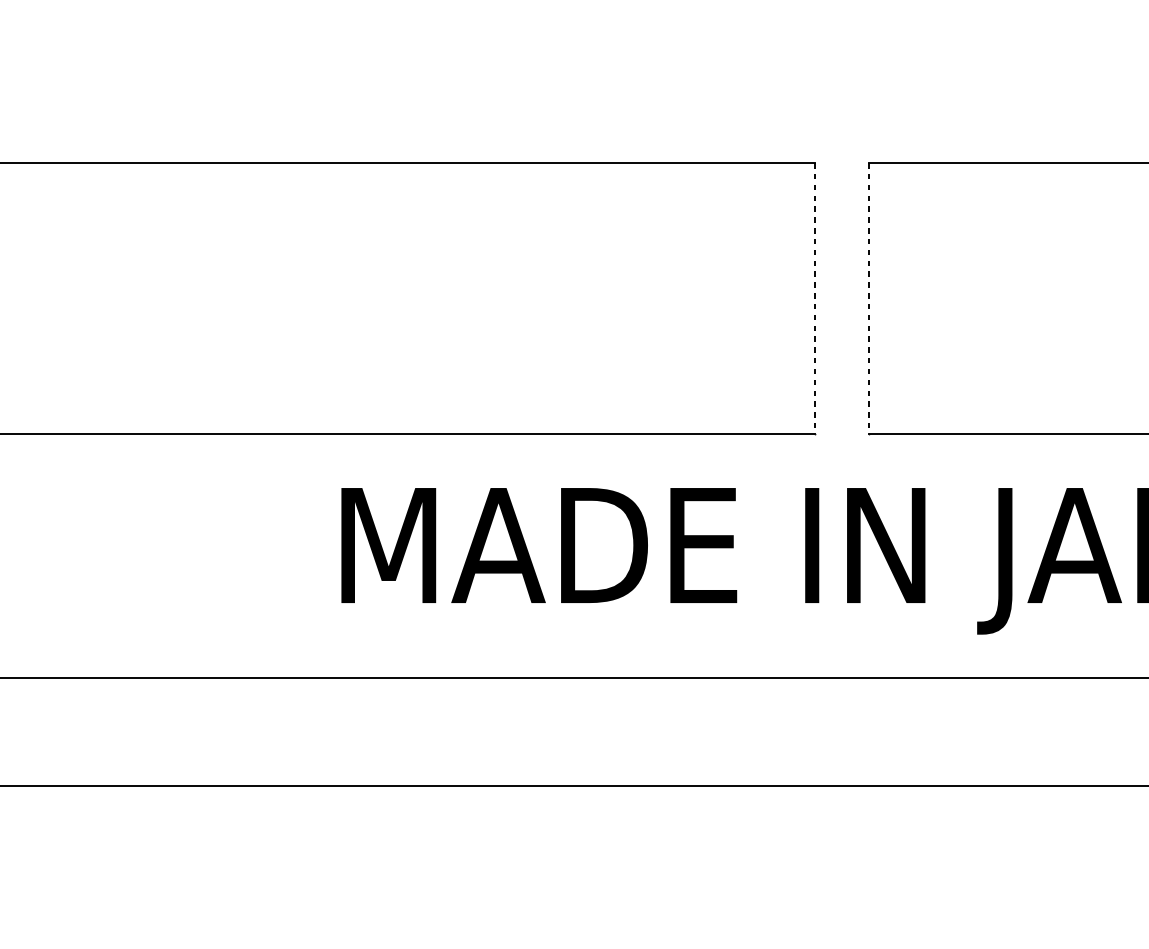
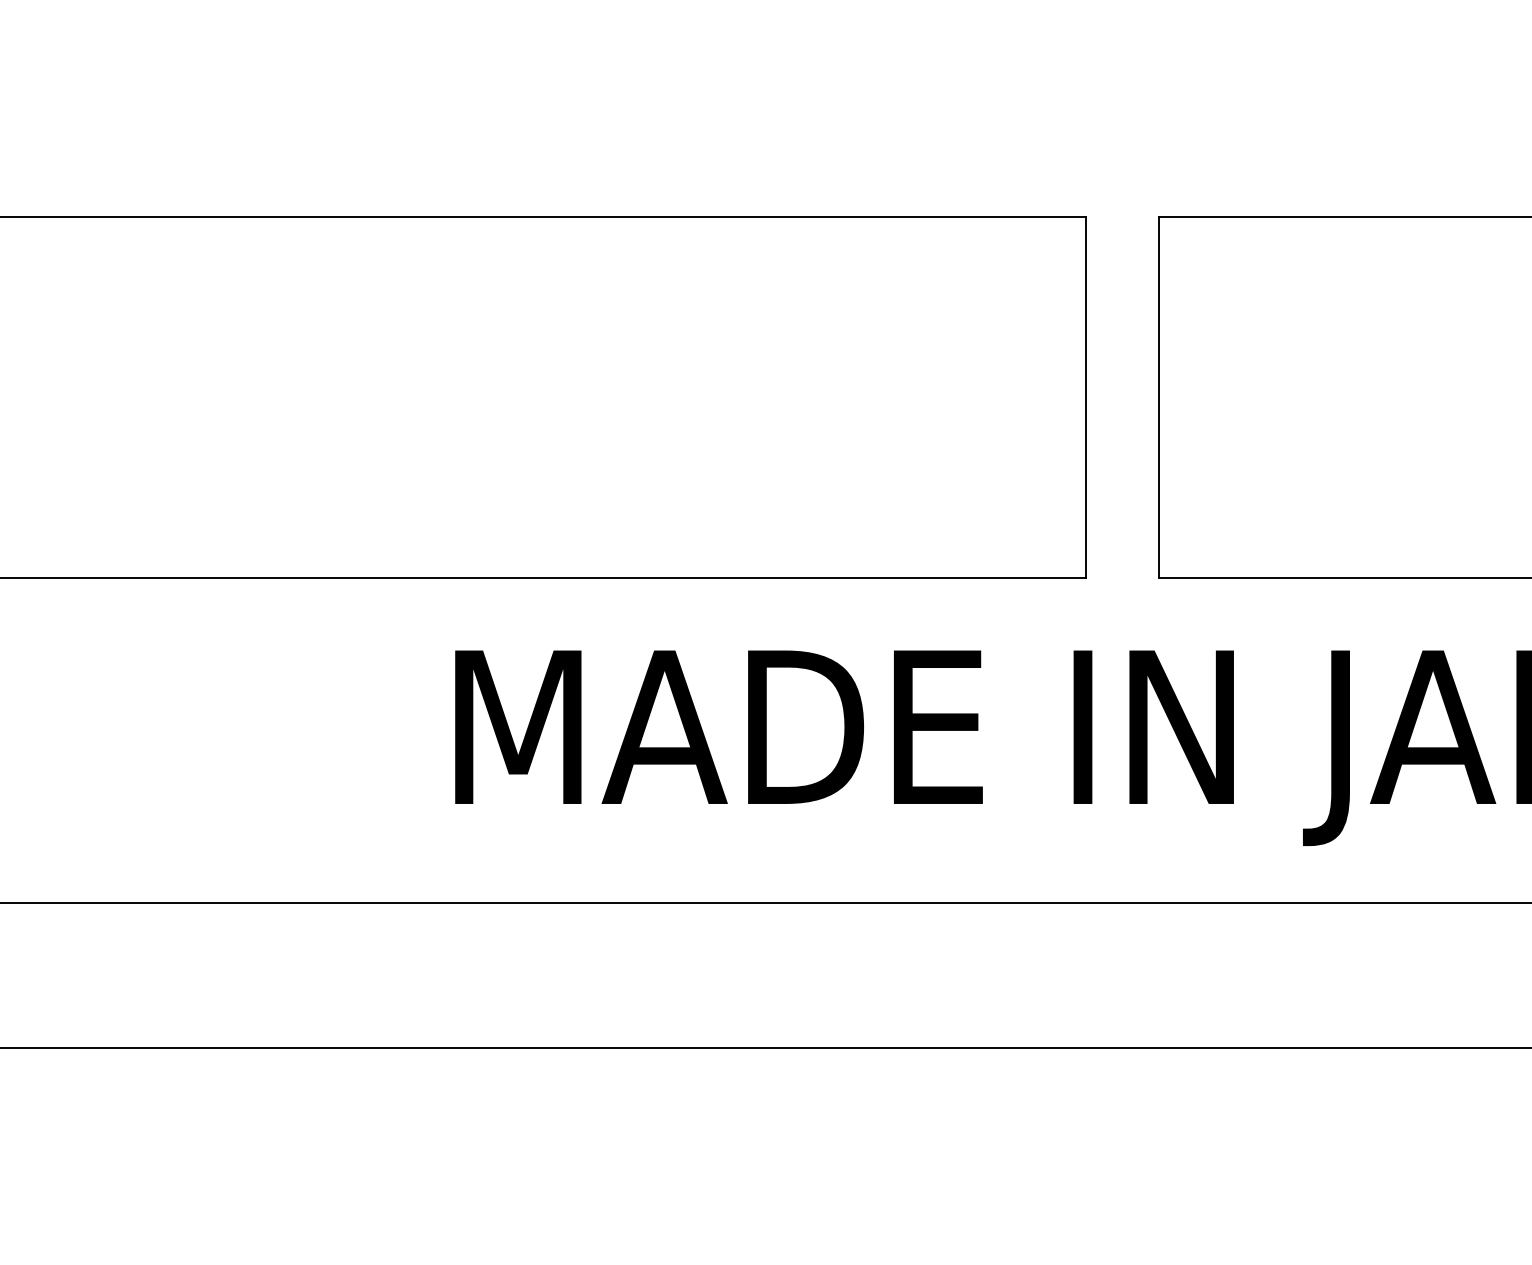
line: (814, 298) -> (1086, 397), dashed -> solid
line: (868, 298) -> (1158, 397), dashed -> solid

